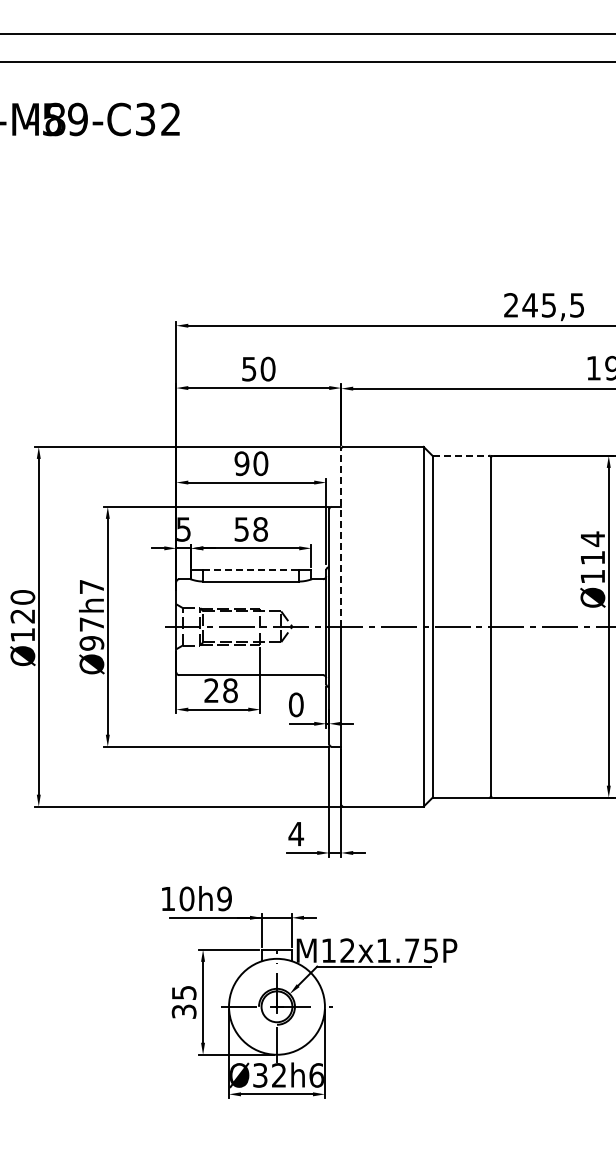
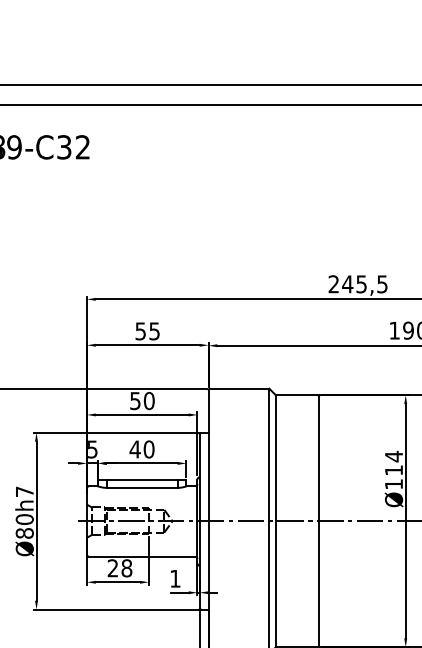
text: (267, 368) -> (154, 330), 50 -> 55
line: (461, 455) -> (297, 394), dashed -> solid
text: (241, 463) -> (135, 400), 90 -> 50
text: (250, 529) -> (141, 449), 58 -> 40
line: (341, 537) -> (208, 455), dashed -> solid
line: (251, 570) -> (142, 479), dashed -> solid
text: (91, 633) -> (24, 526), Ø97h7 -> Ø80h7
text: (296, 704) -> (175, 578), 0 -> 1

